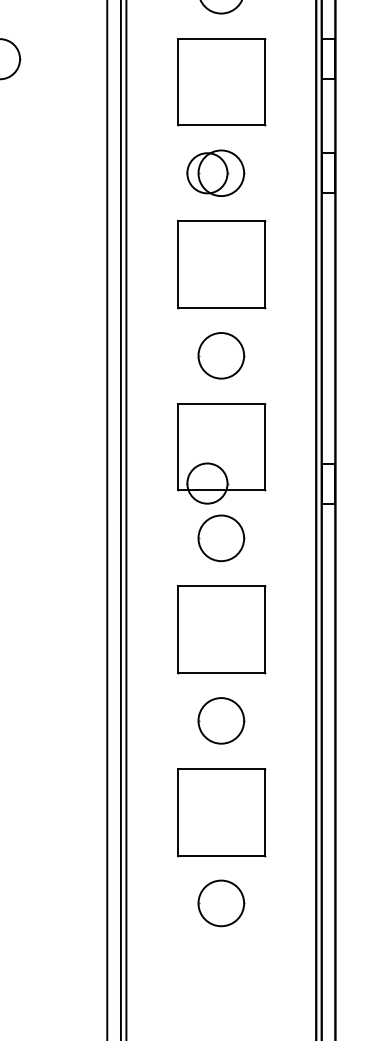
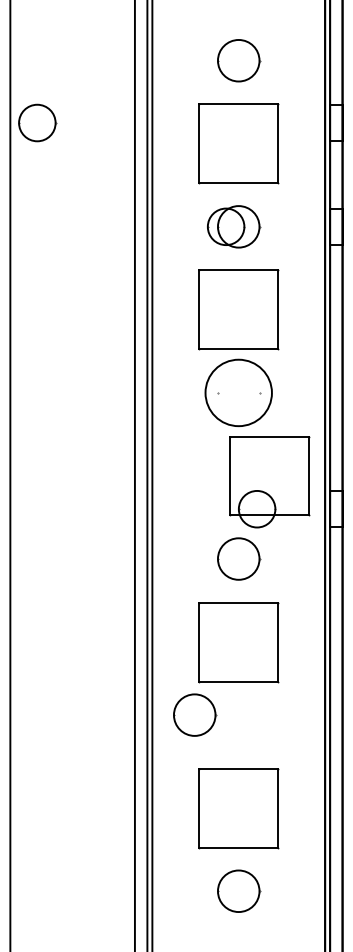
circle: (221, 355) -> (238, 392), size x1.6
part: (221, 454) -> (269, 482), moved
part: (222, 720) -> (195, 714), moved

